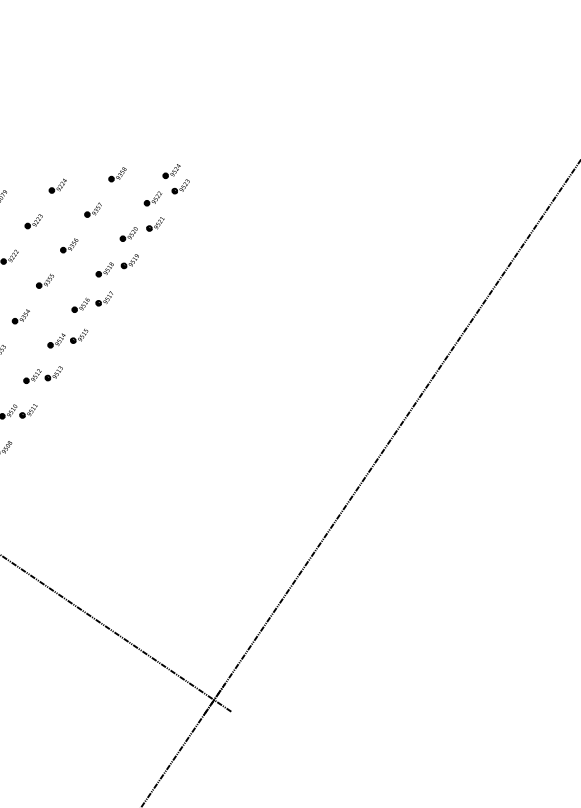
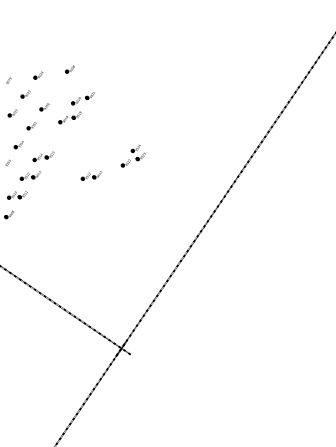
part: (165, 186) -> (132, 156), moved
part: (91, 210) -> (56, 88), removed
part: (91, 302) -> (56, 137), removed
part: (157, 374) -> (91, 175), added

